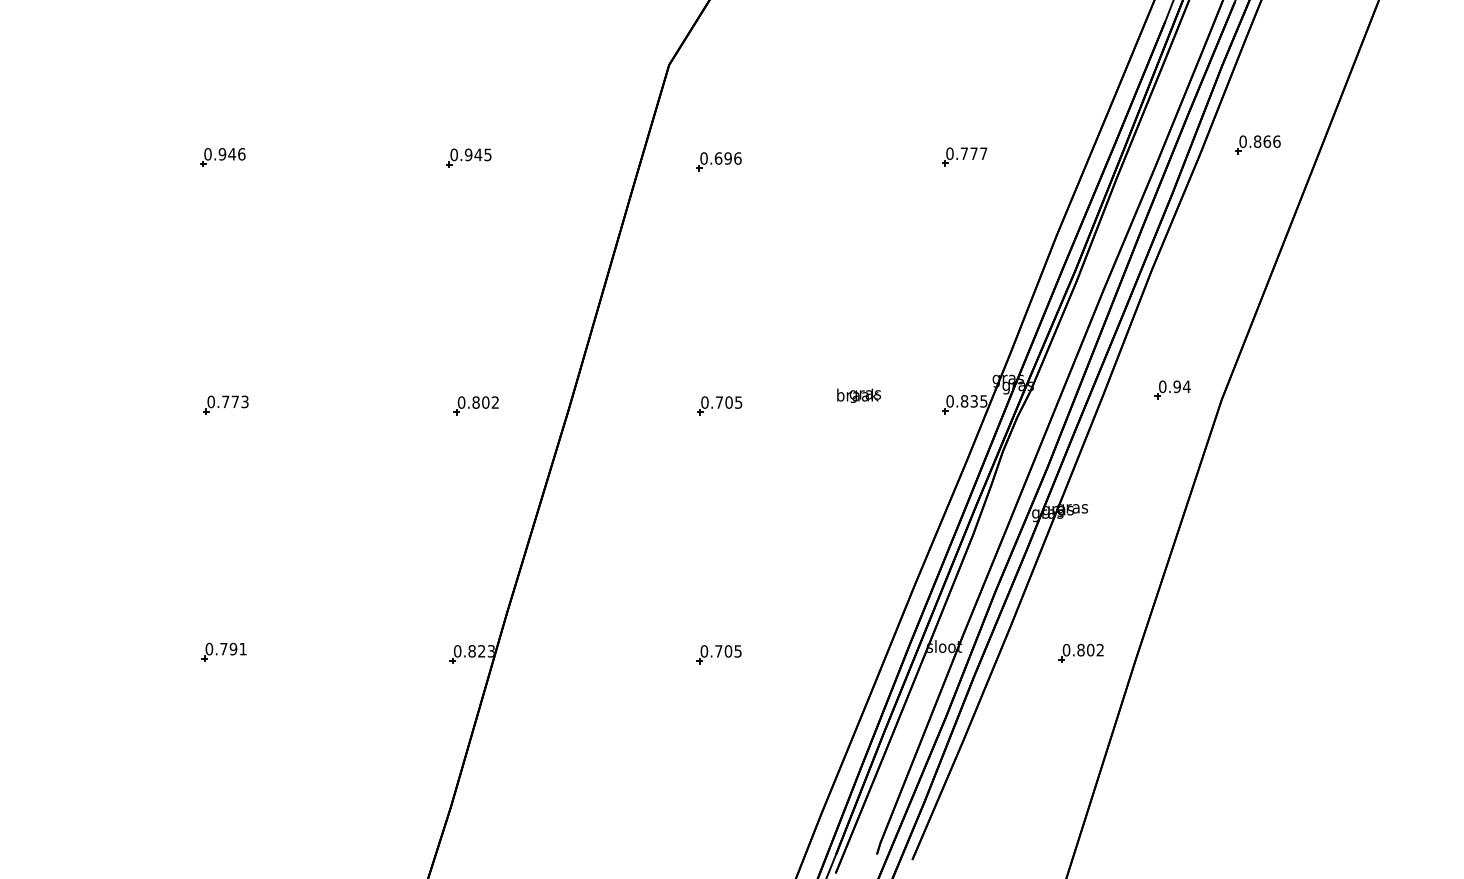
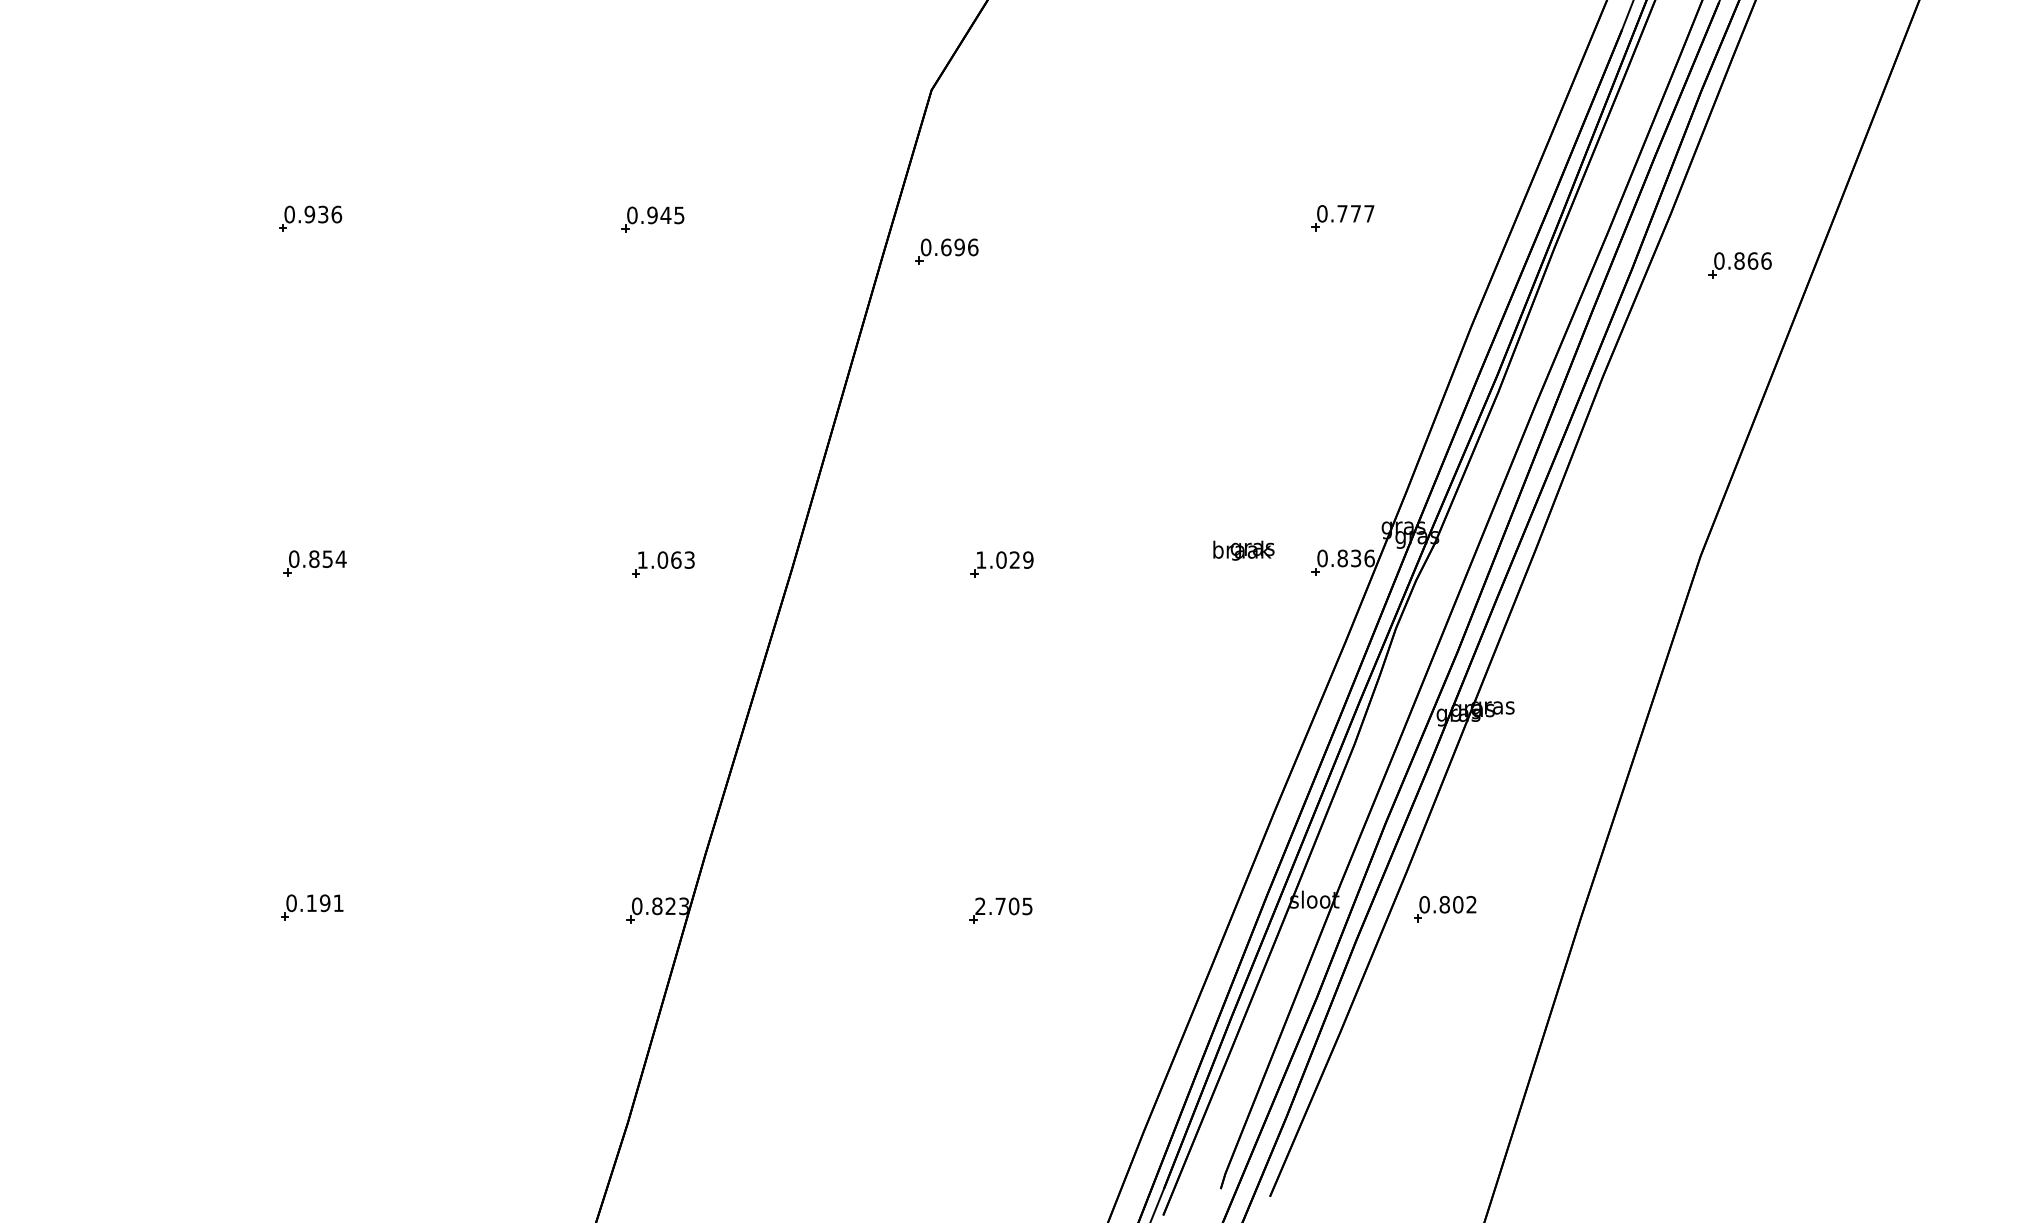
part: (1257, 144) -> (1739, 265), moved
text: (231, 154) -> (322, 214), 0.946 -> 0.936
part: (718, 161) -> (946, 251), moved
part: (1172, 389) -> (1632, 542), removed
text: (858, 395) -> (1243, 550), moved
text: (983, 401) -> (1369, 558), 0.835 -> 0.836
text: (235, 402) -> (327, 559), 0.773 -> 0.854
text: (478, 402) -> (665, 559), 0.802 -> 1.063
text: (721, 402) -> (1004, 559), 0.705 -> 1.029
text: (223, 648) -> (311, 902), 0.791 -> 0.191
text: (704, 651) -> (980, 906), 0.705 -> 2.705
part: (1081, 653) -> (1445, 909), moved

